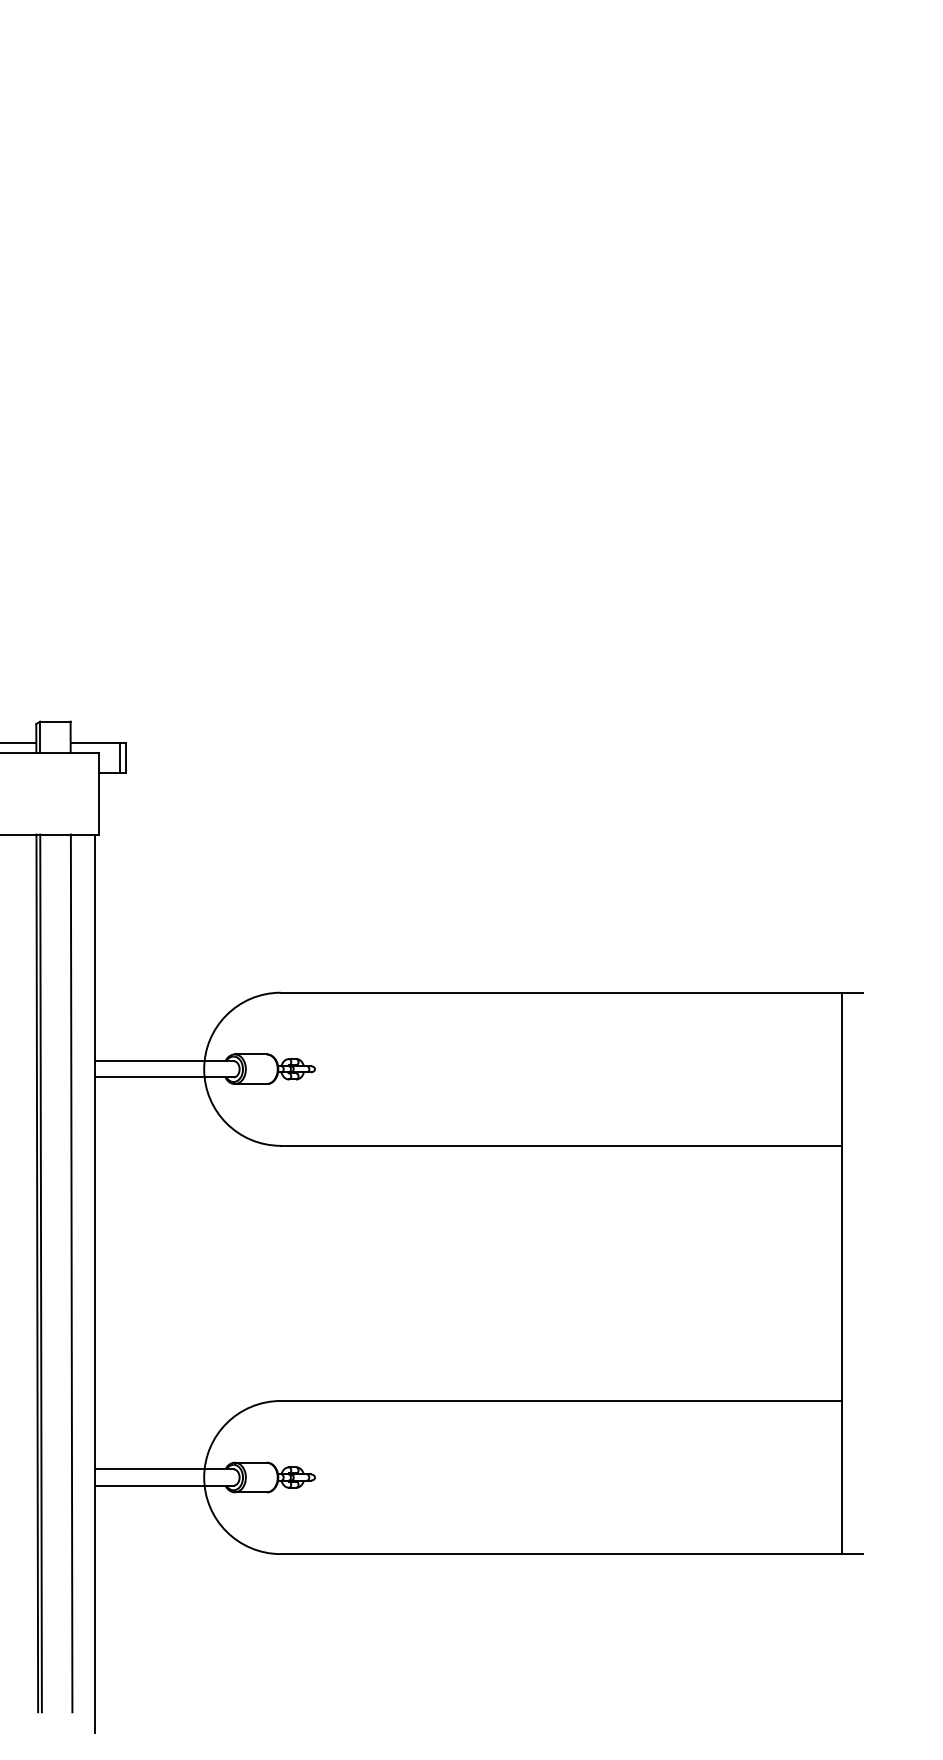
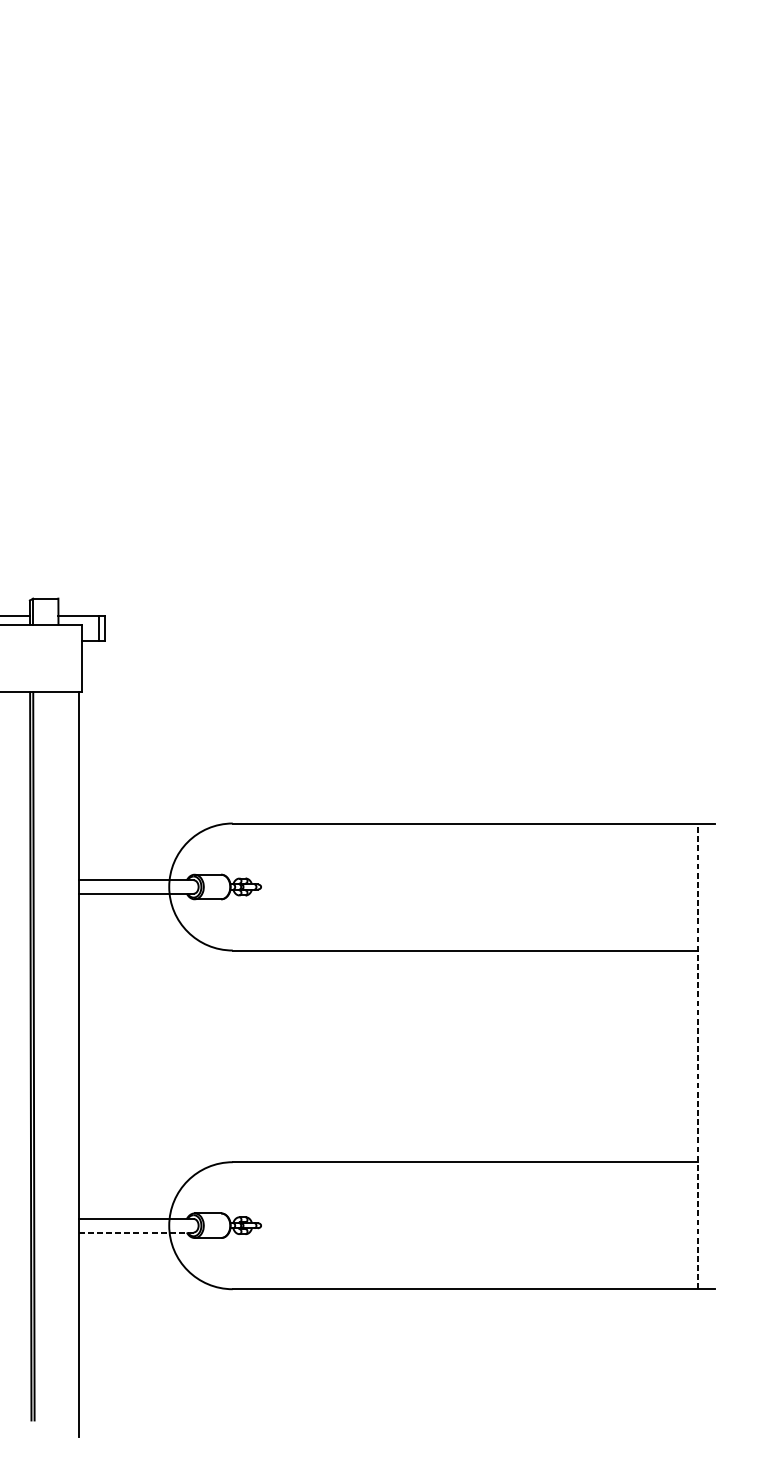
line: (71, 1273) -> (59, 1056), removed
line: (842, 1273) -> (698, 1056), solid -> dashed
line: (164, 1485) -> (136, 1232), solid -> dashed

